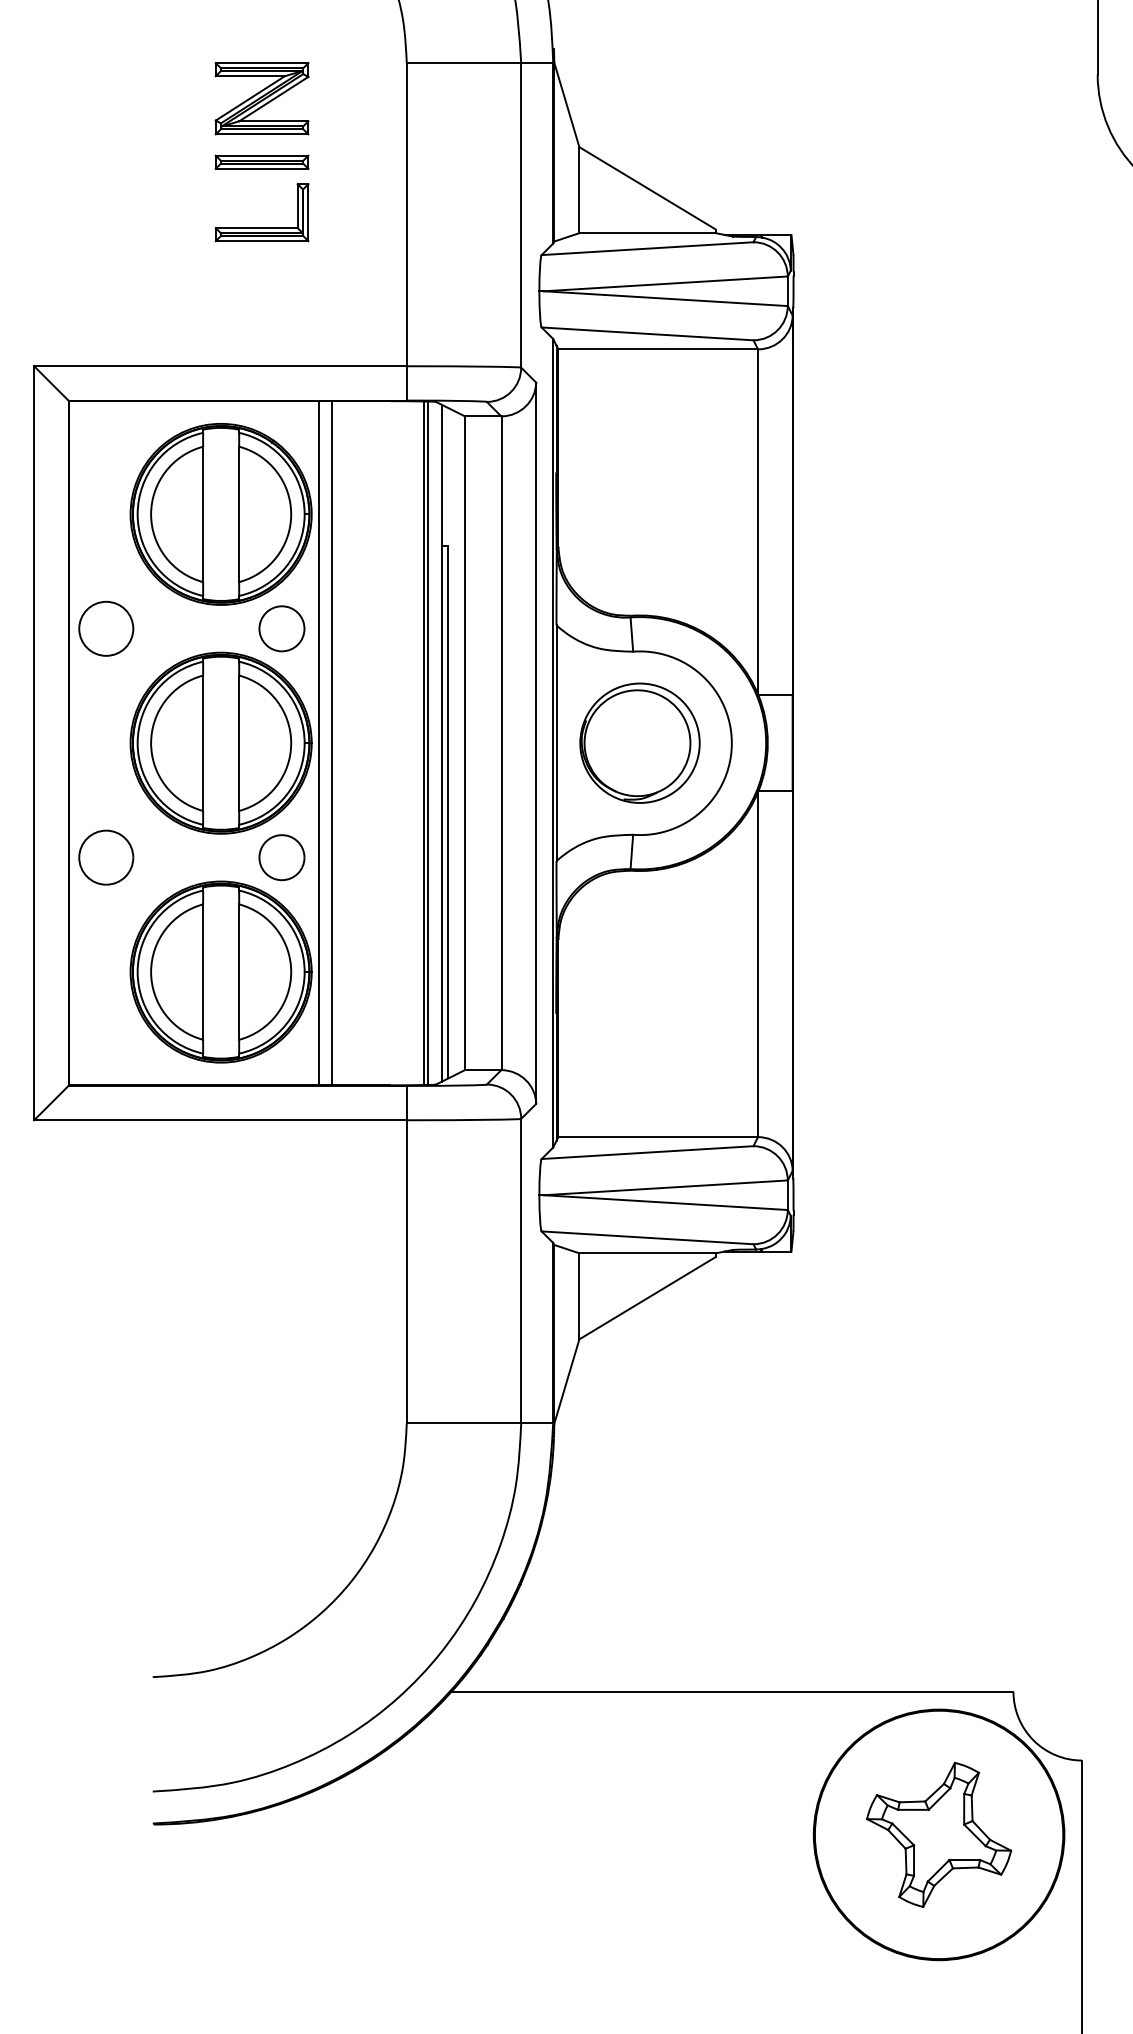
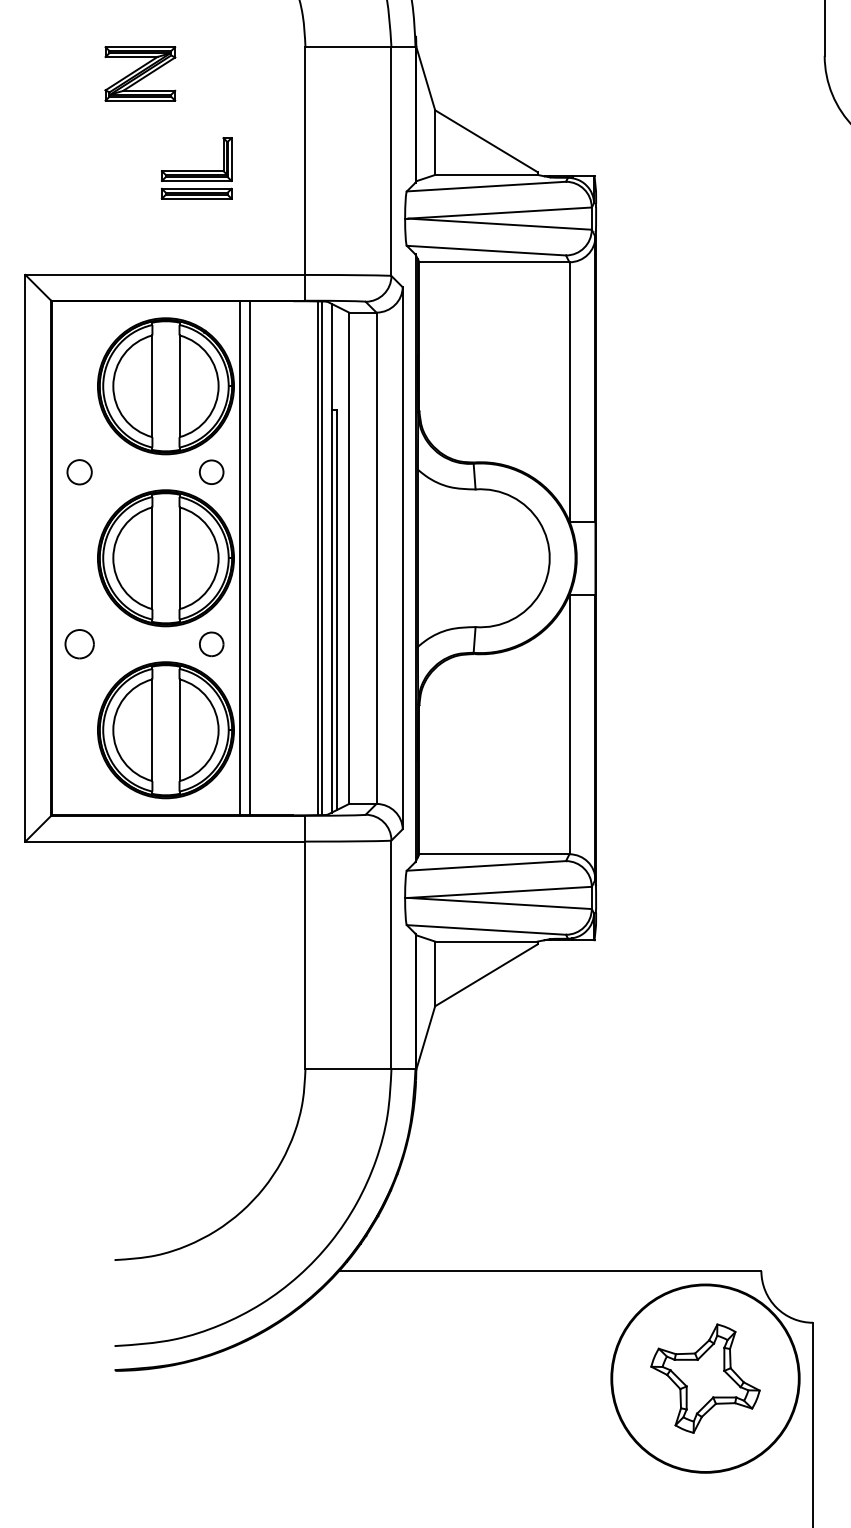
part: (261, 98) -> (139, 73), moved
part: (261, 161) -> (196, 193), moved
circle: (106, 628) -> (79, 472), size x0.6
circle: (281, 628) -> (211, 472), size x0.7
part: (639, 742) -> (480, 557), removed
part: (106, 857) -> (79, 644), size x0.7
part: (281, 857) -> (211, 644), size x0.7

